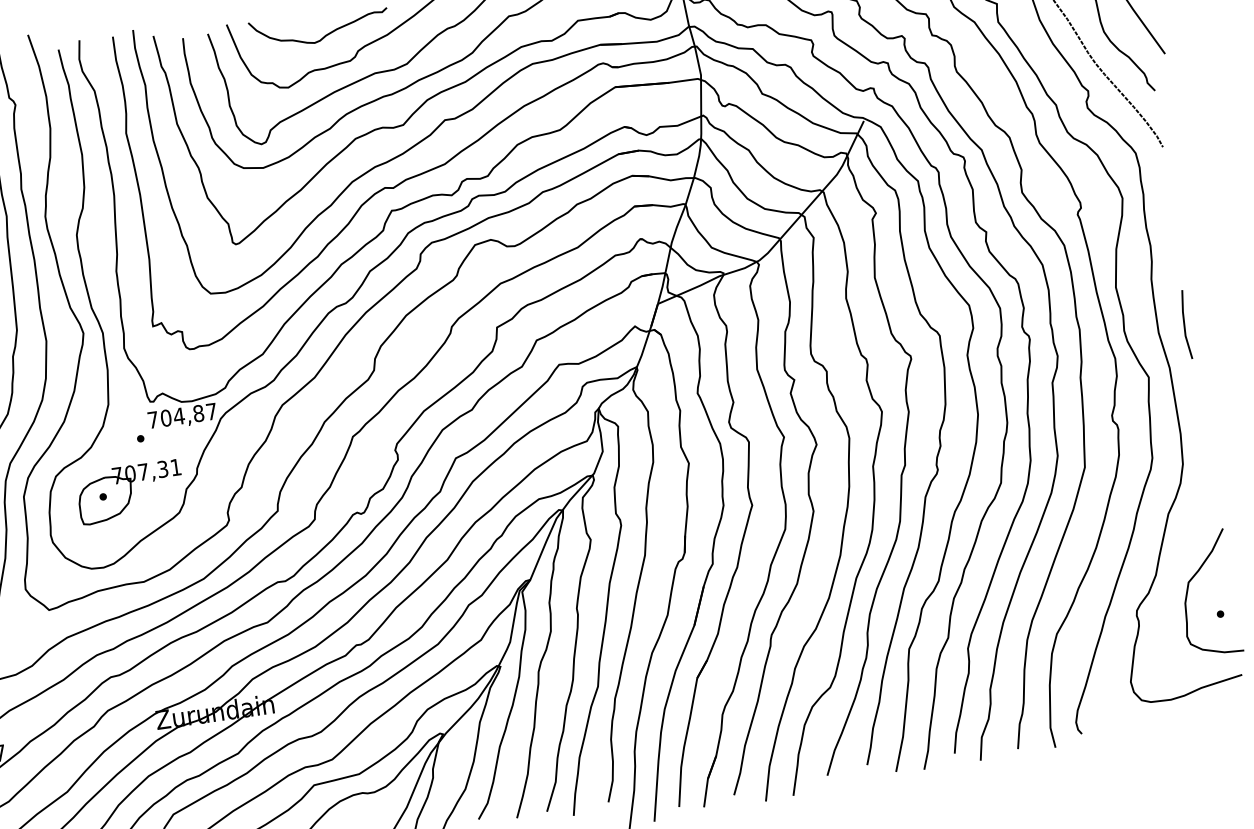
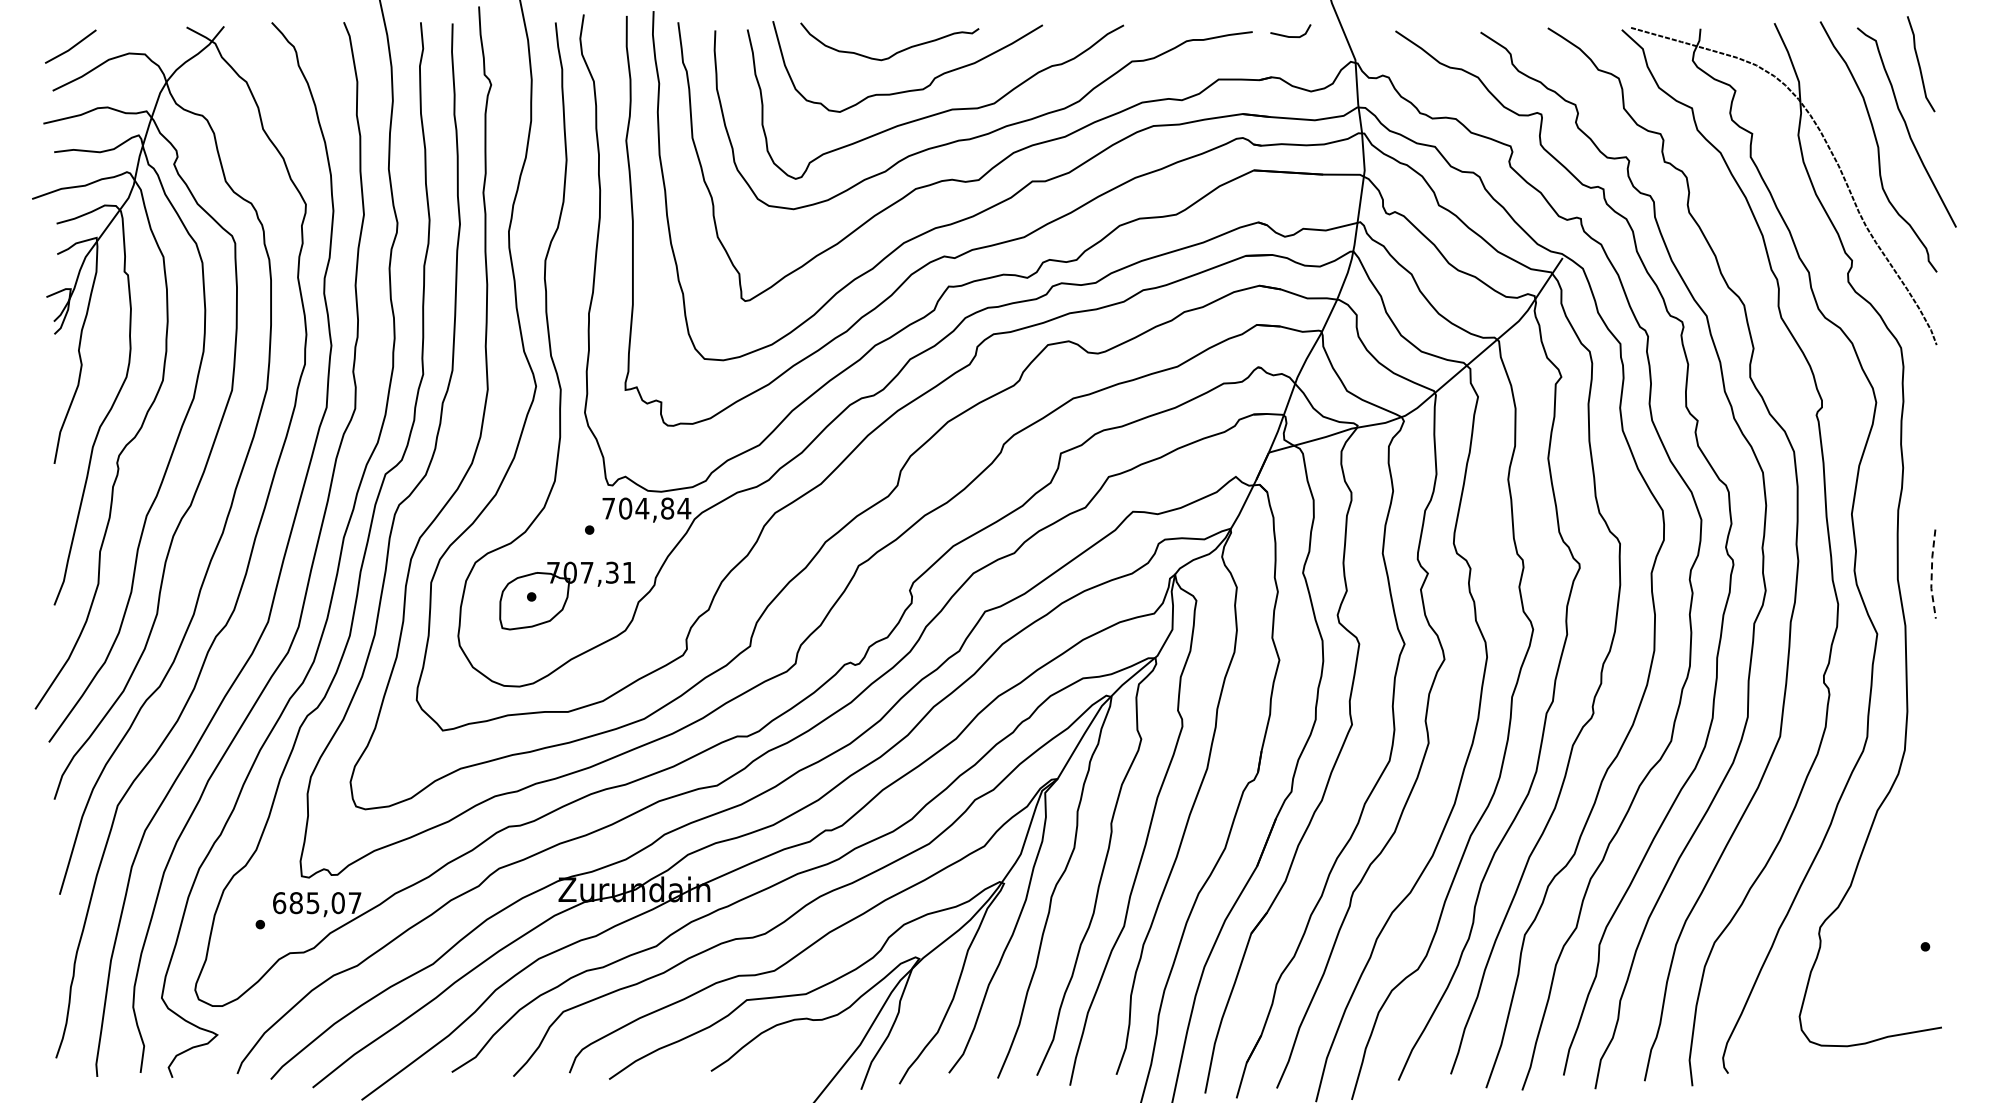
line: (1184, 325) -> (1931, 574), solid -> dashed
text: (211, 411) -> (684, 508), 704,87 -> 704,84
curve: (1188, 589) -> (1889, 909), removed

